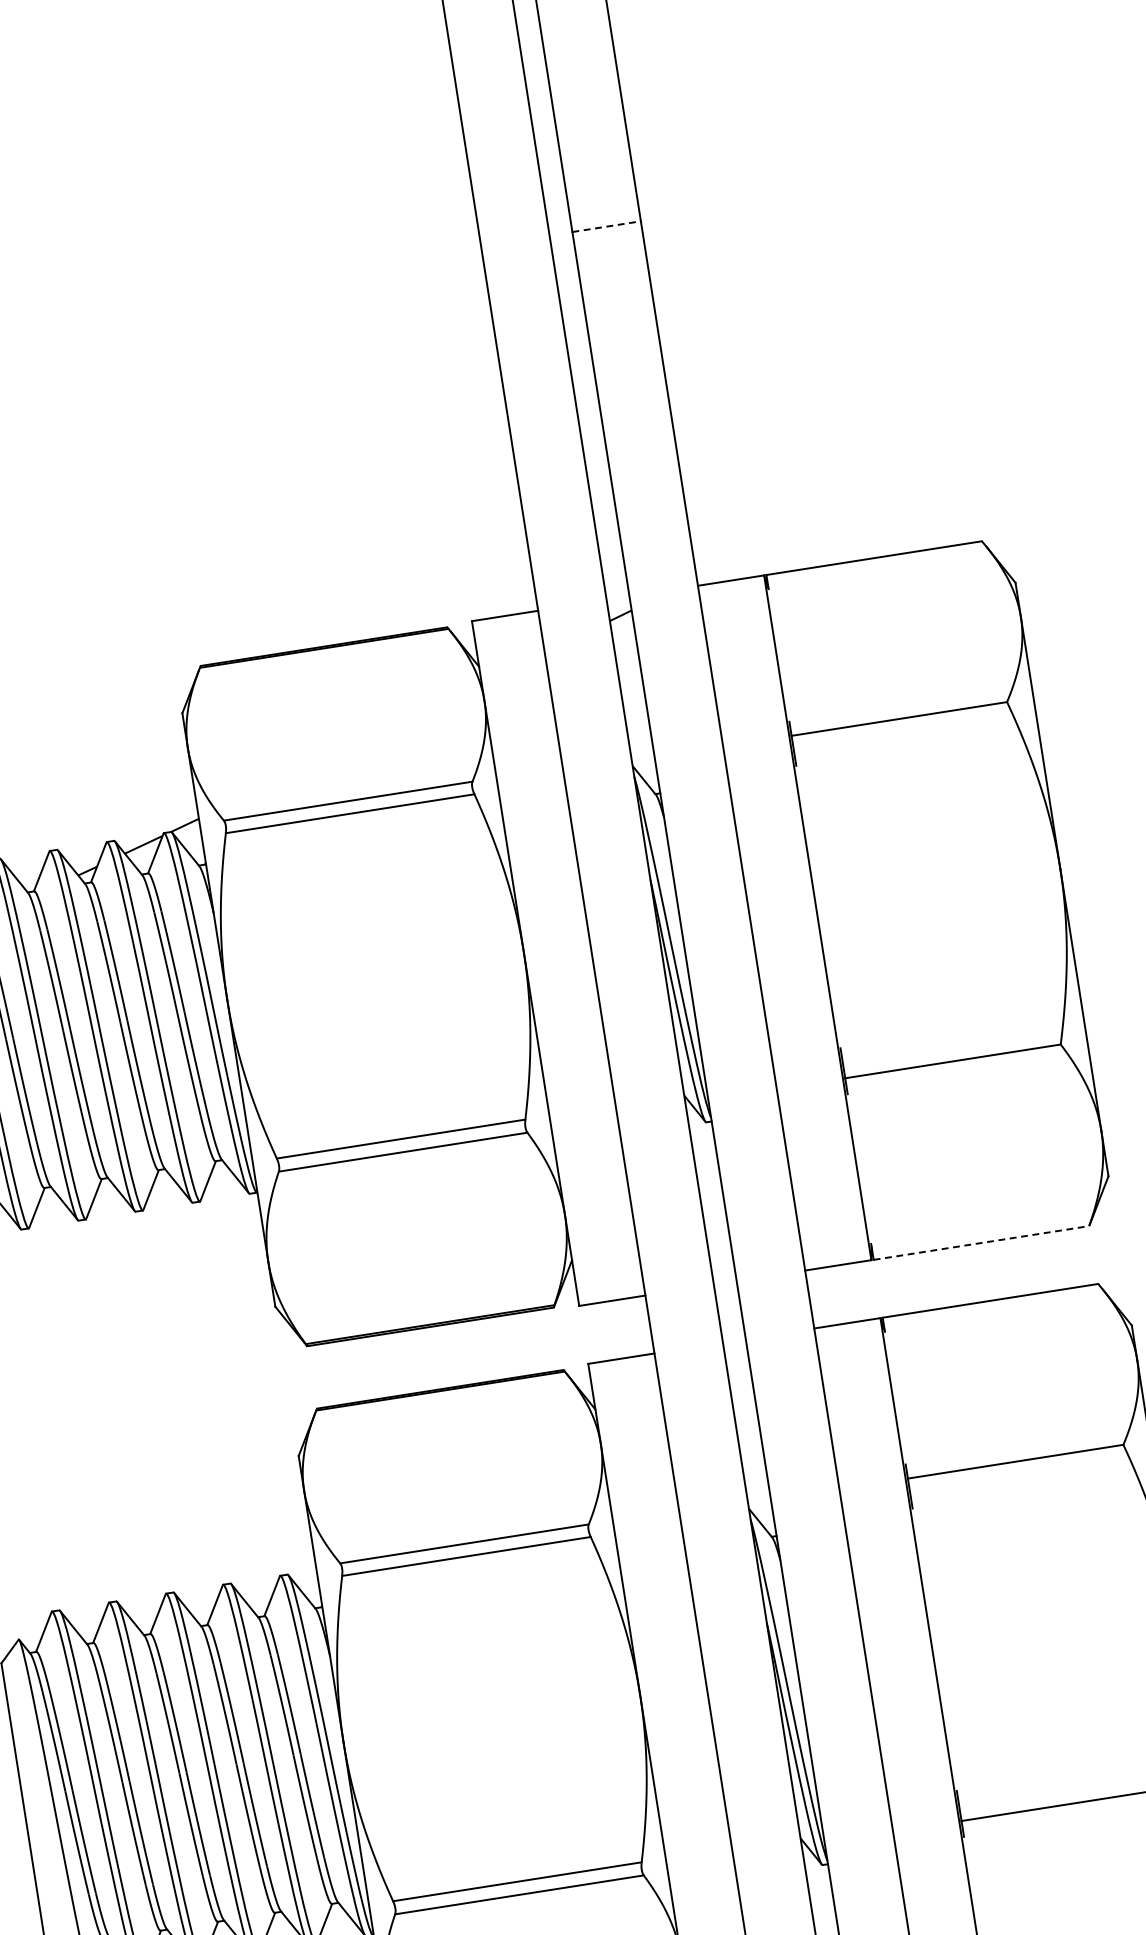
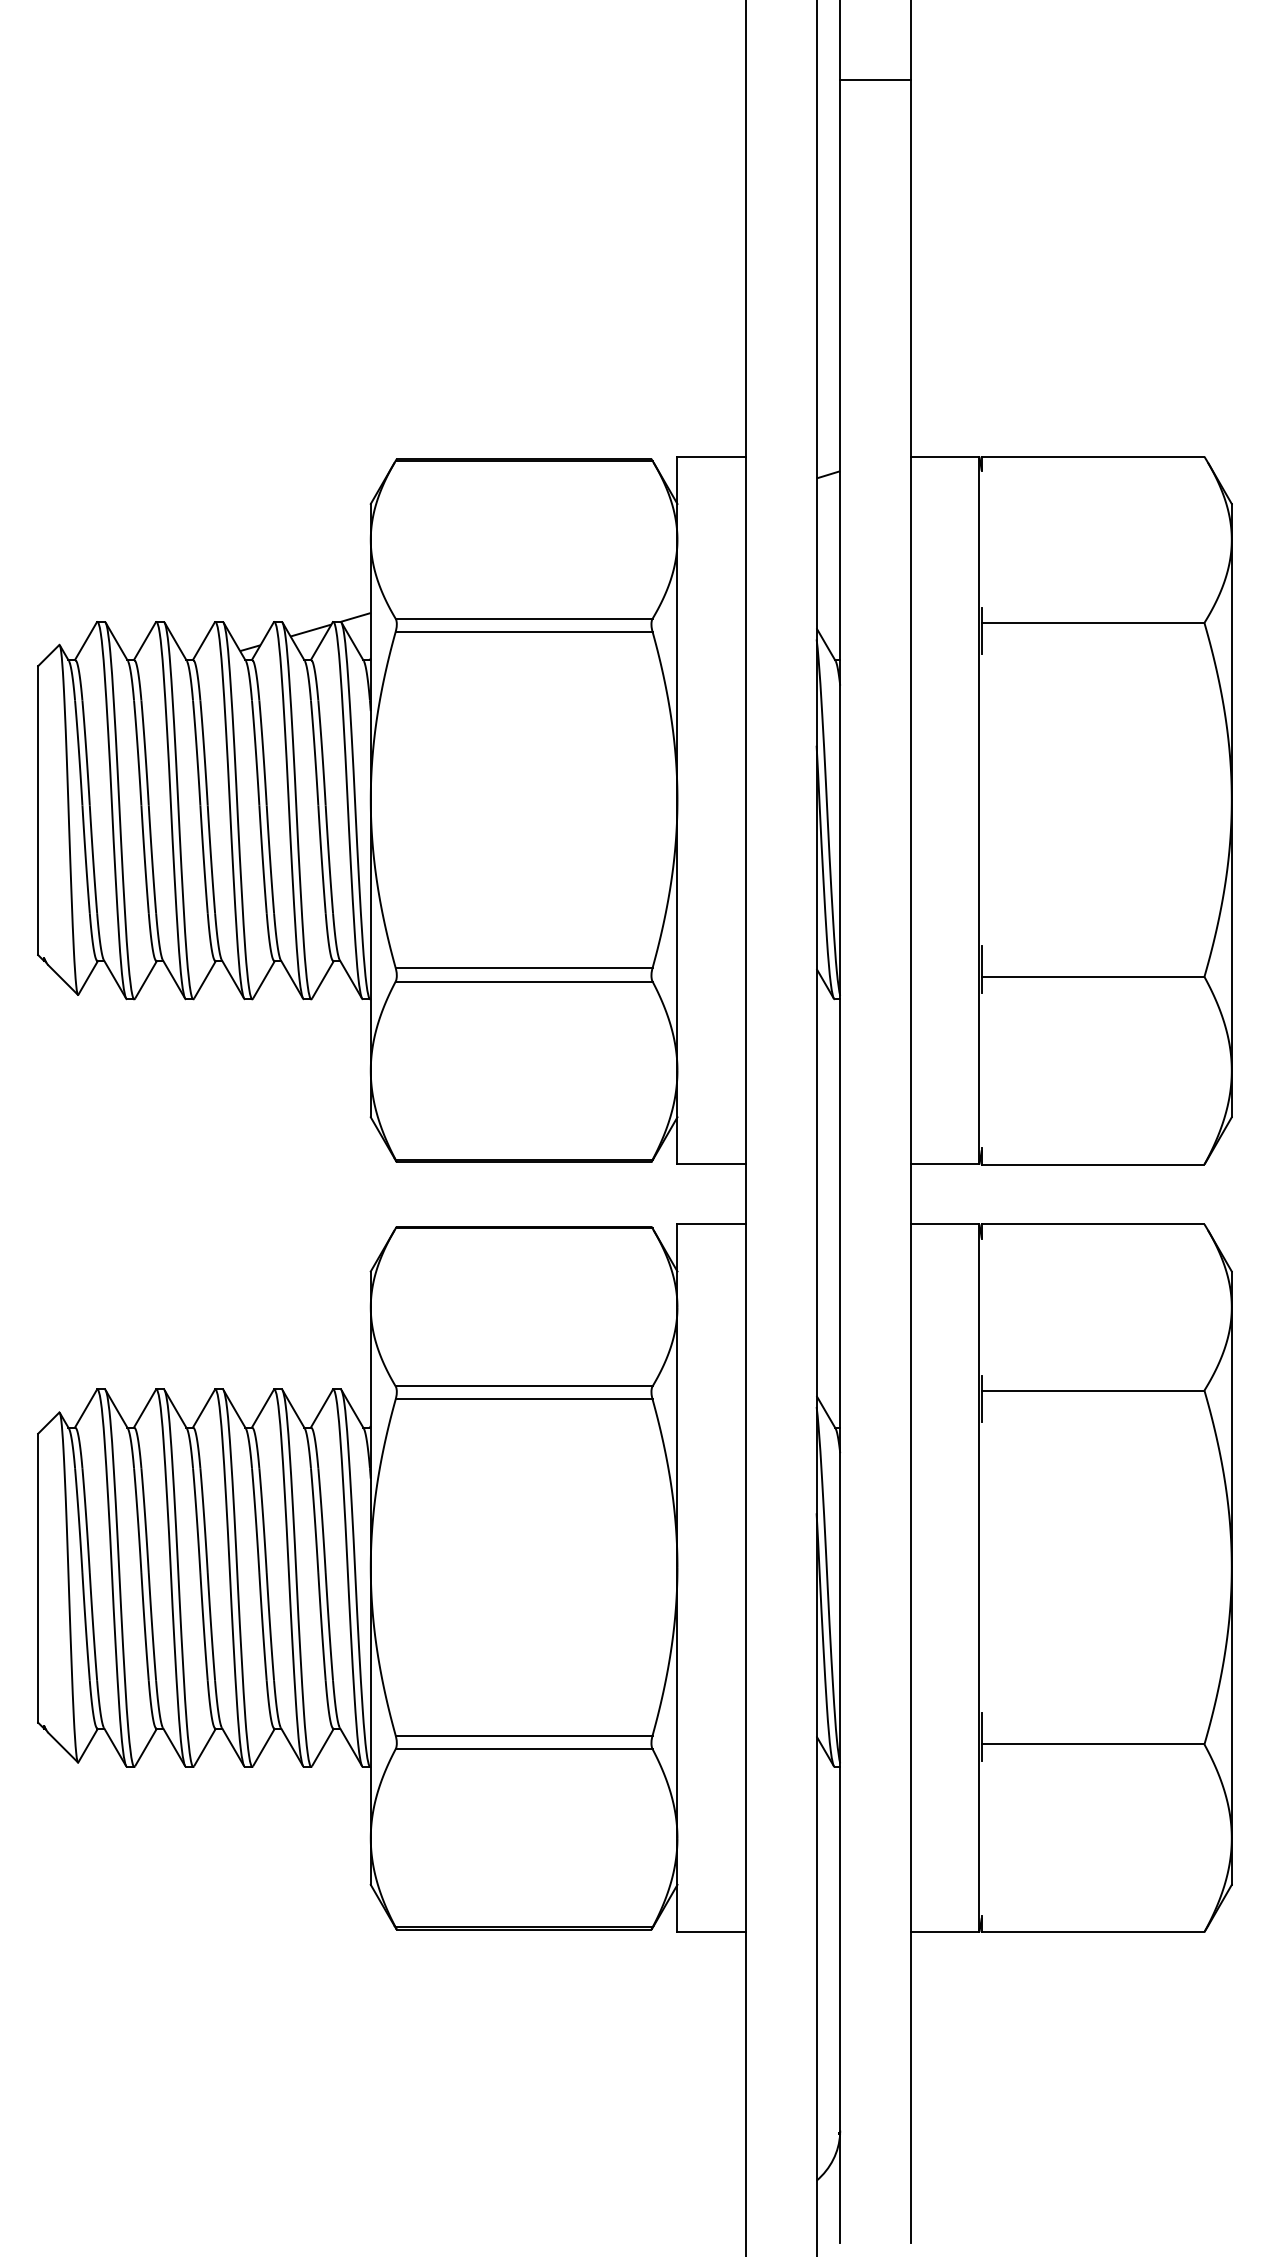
line: (607, 226) -> (876, 80), dashed -> solid
line: (981, 1242) -> (1093, 1164), dashed -> solid

